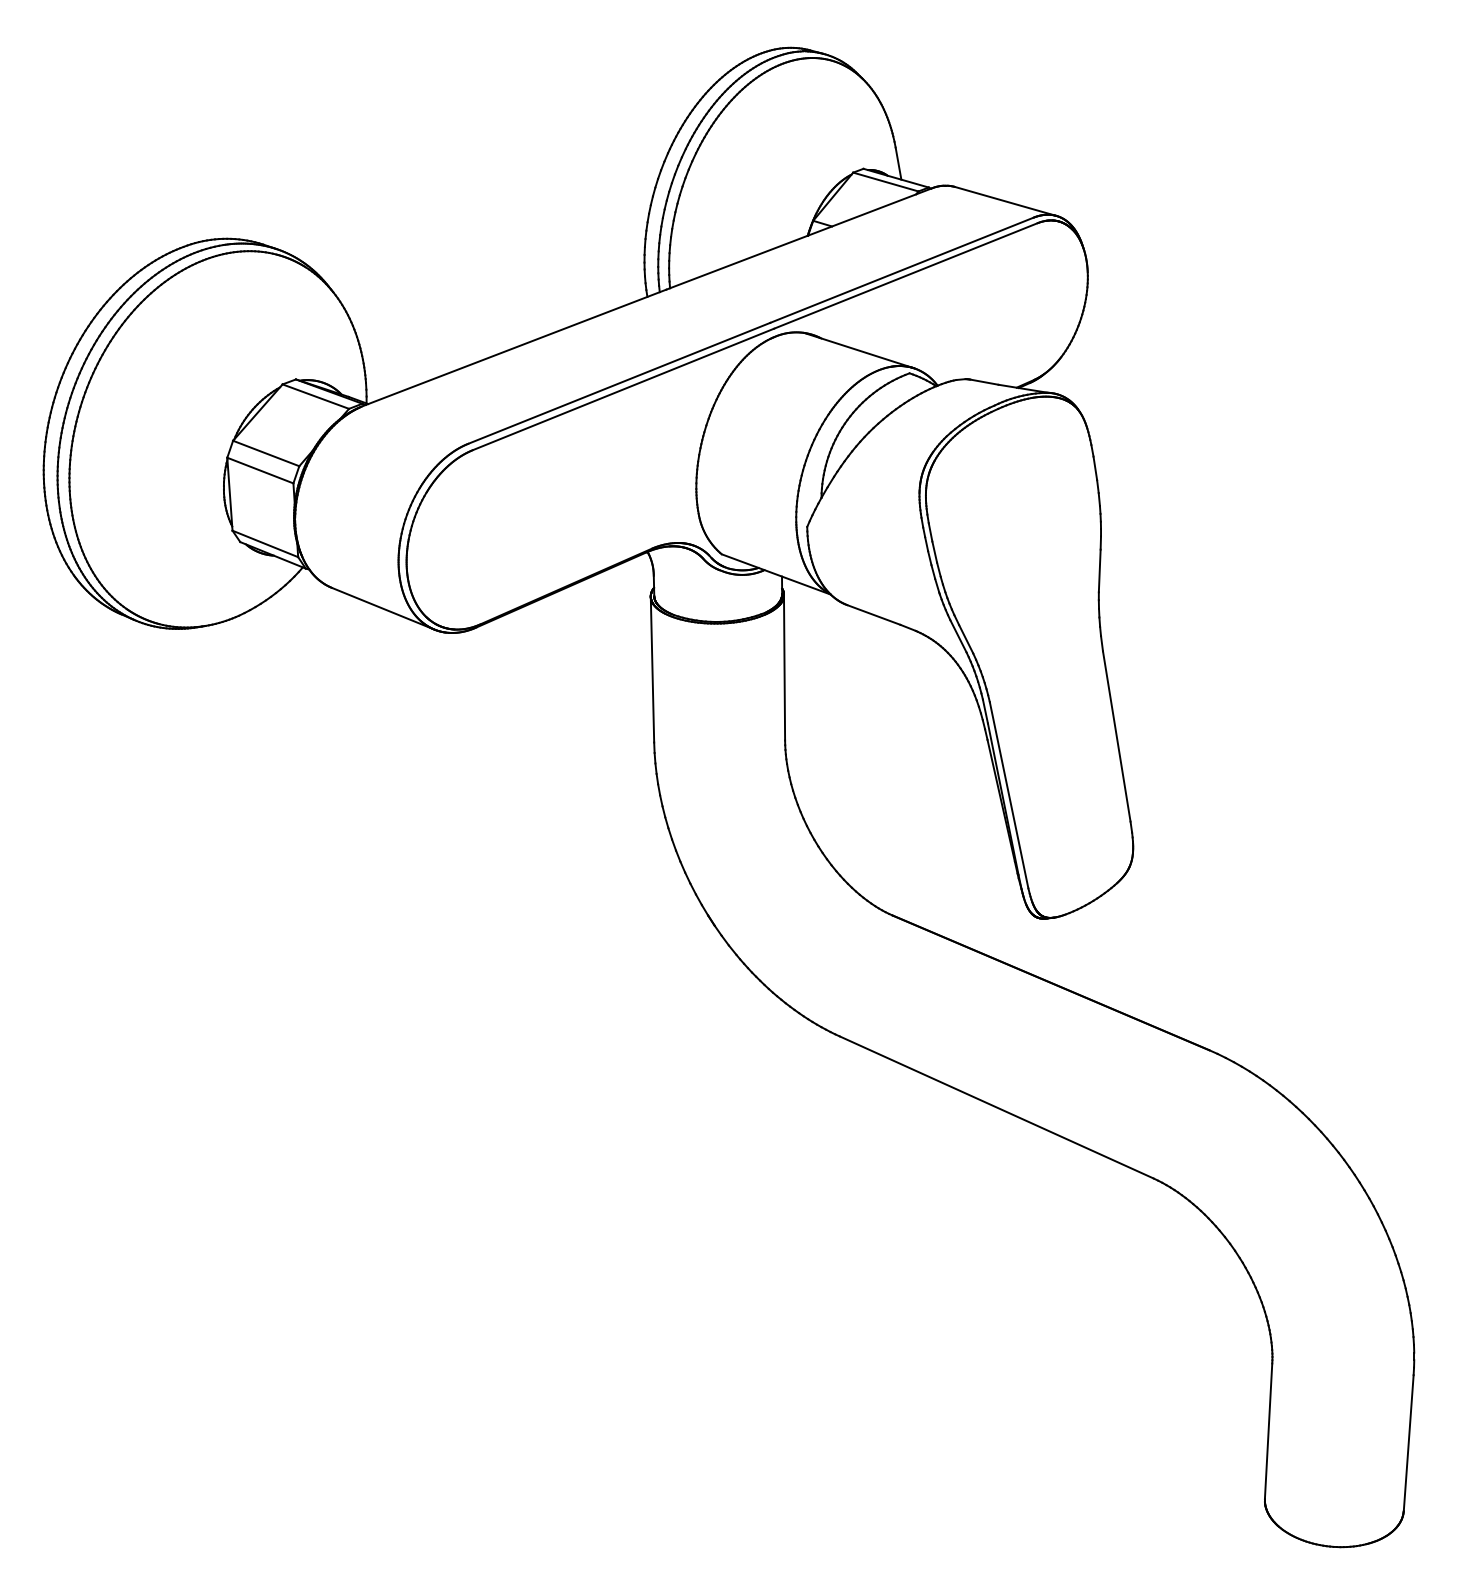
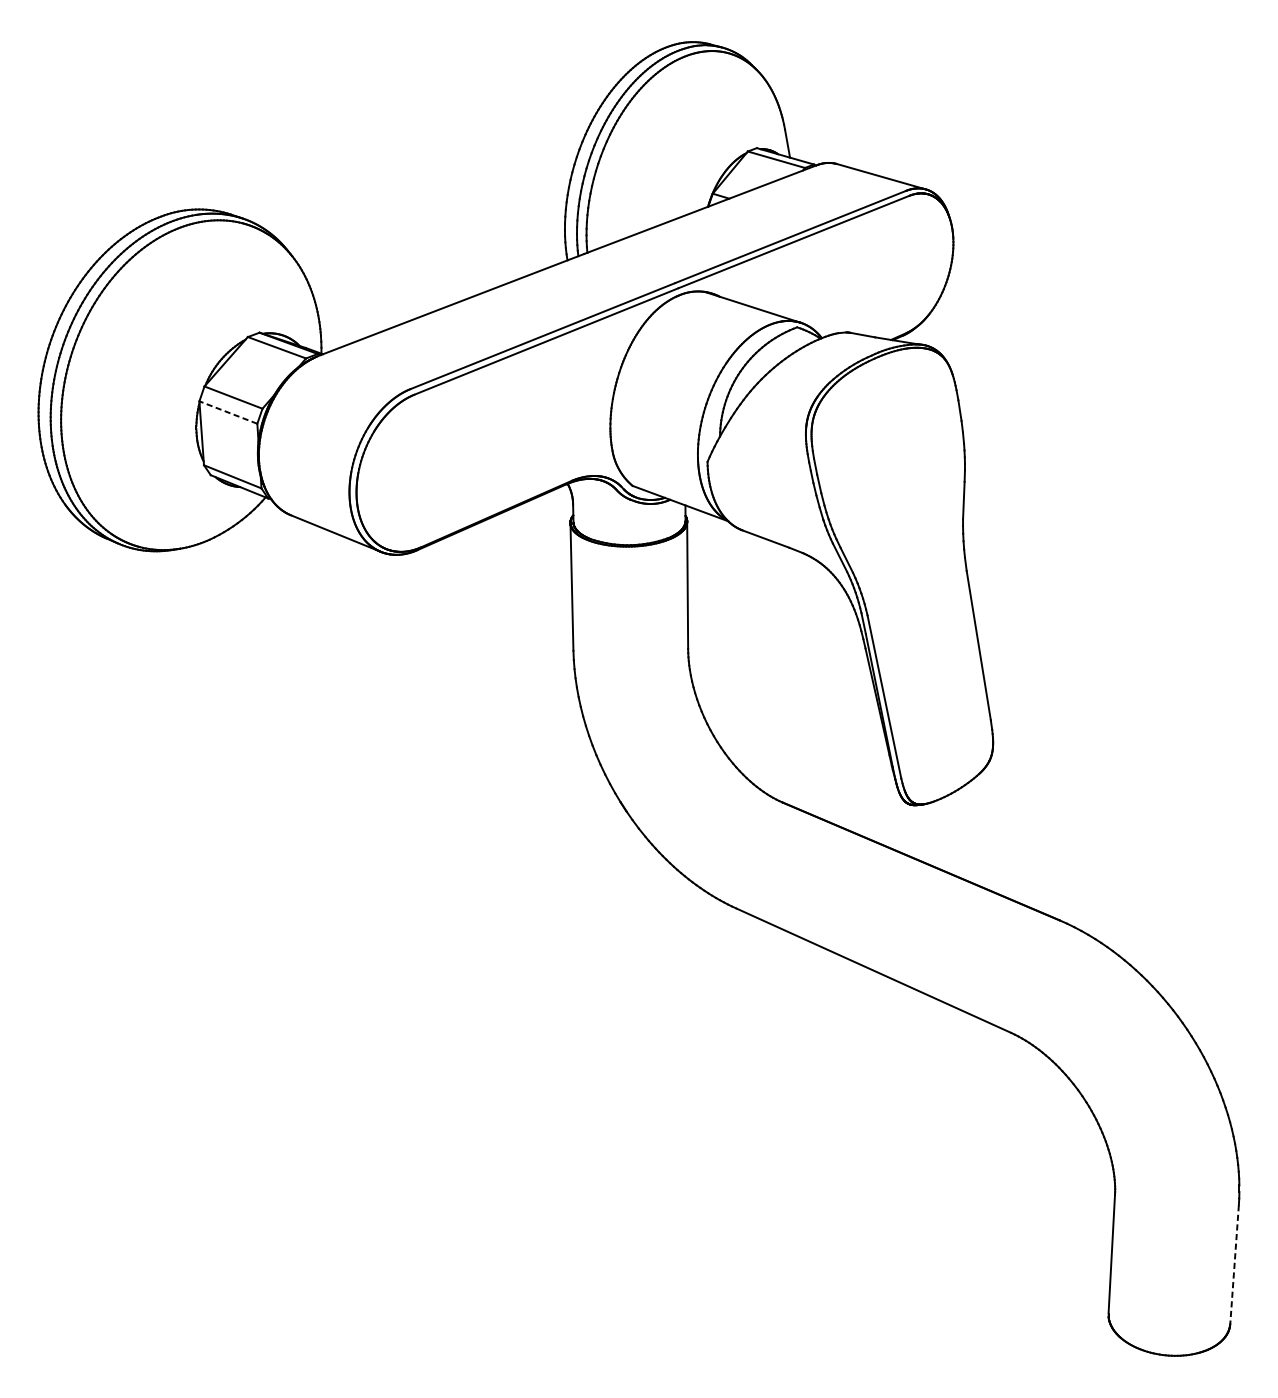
line: (259, 470) -> (227, 412), solid -> dashed
line: (1408, 1443) -> (1234, 1265), solid -> dashed

